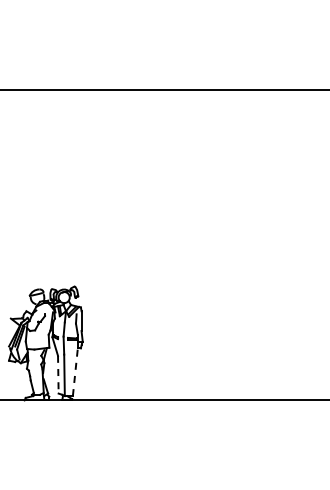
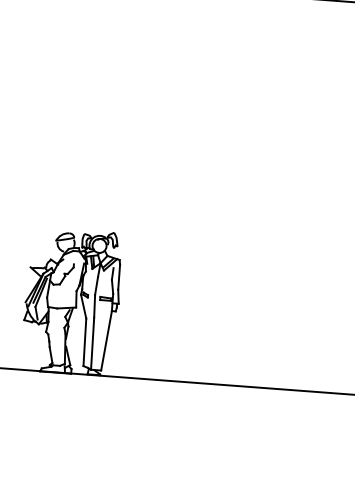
line: (75, 372) -> (106, 341), dashed -> solid
line: (58, 374) -> (85, 342), dashed -> solid

